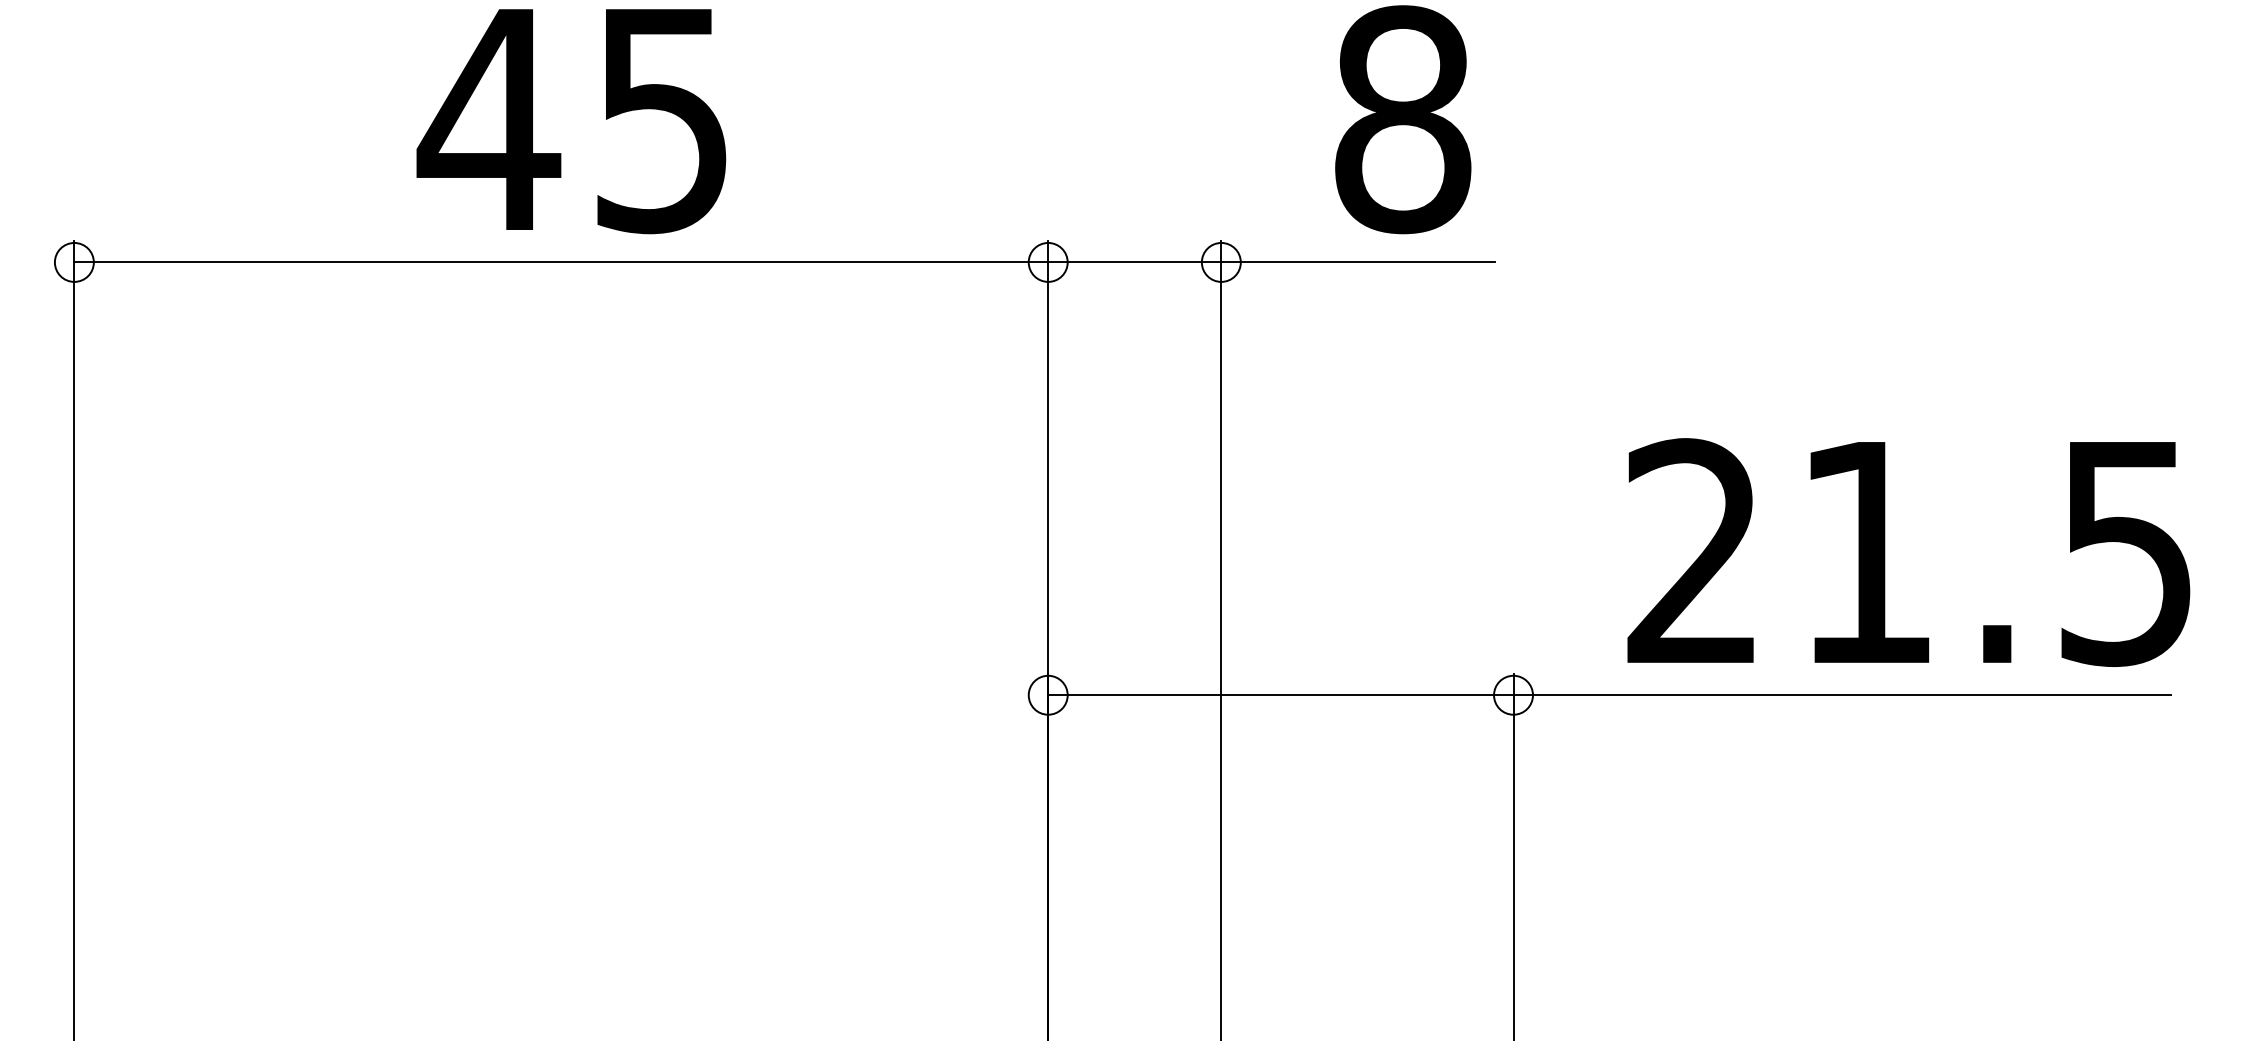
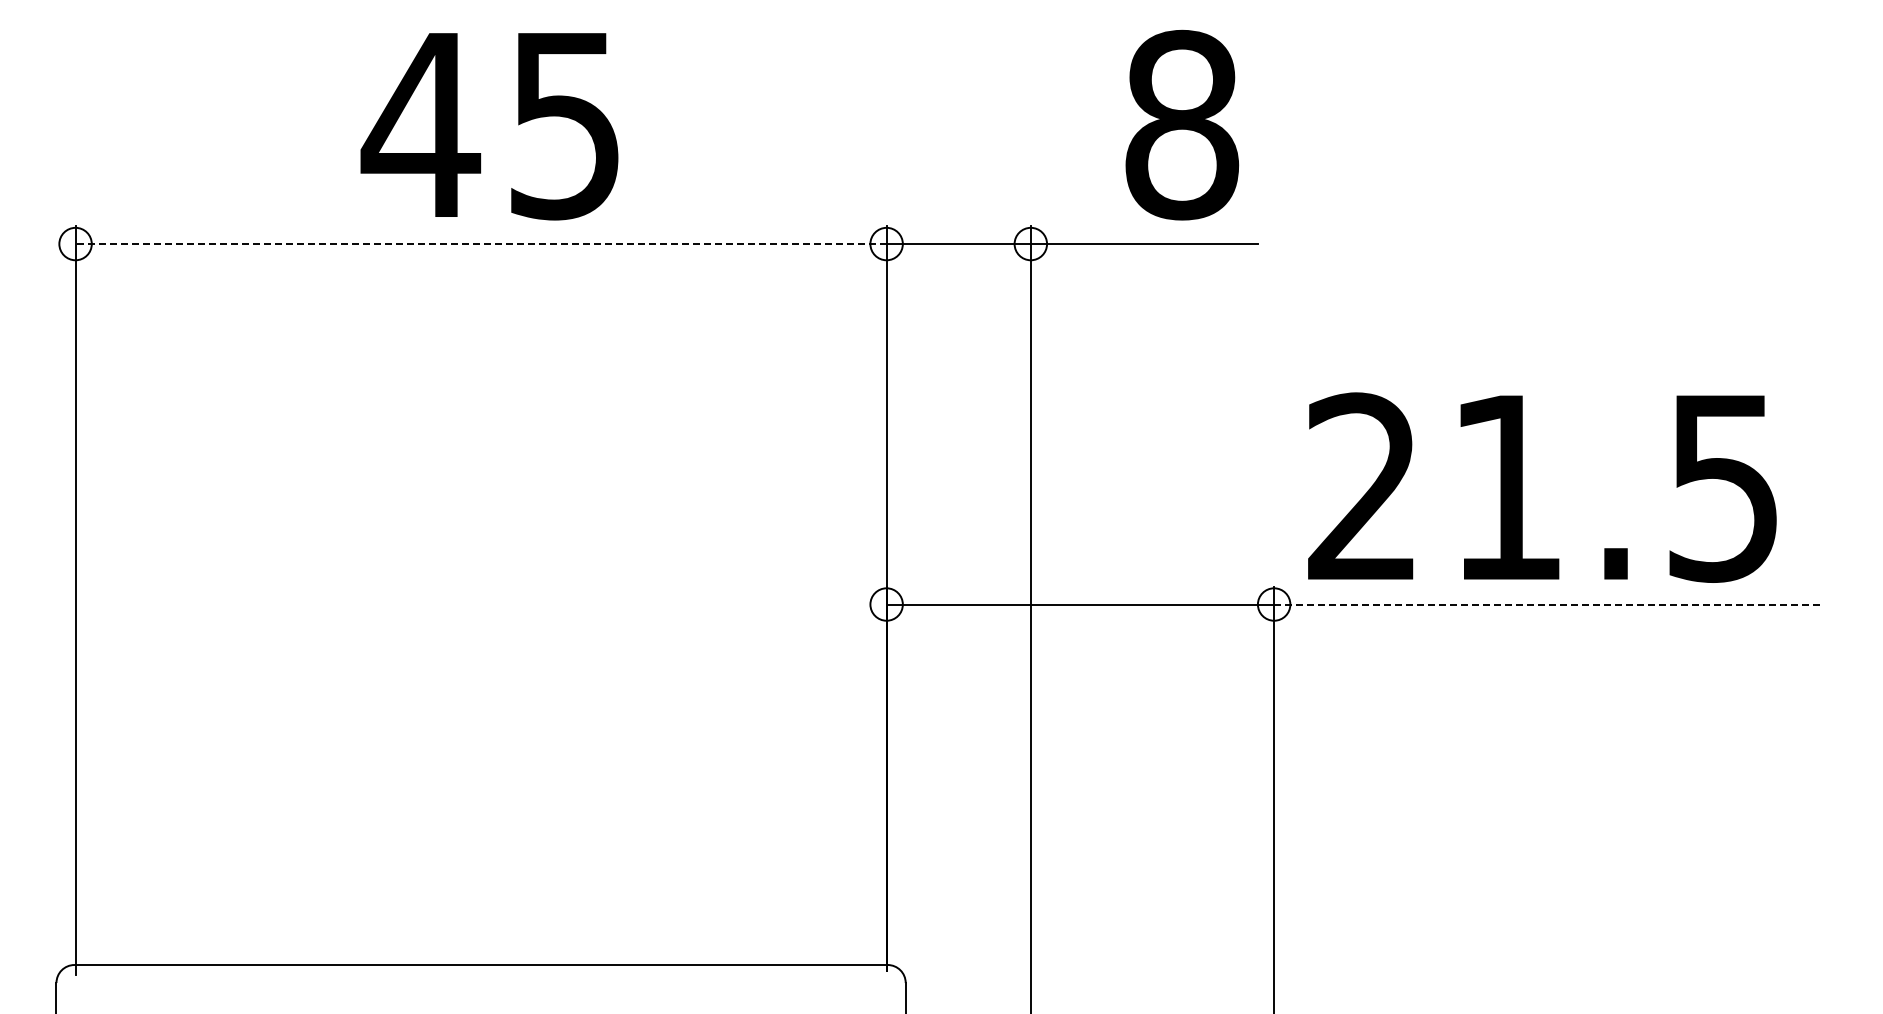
line: (561, 262) -> (481, 244), solid -> dashed
text: (1908, 552) -> (1542, 487), moved
line: (1841, 695) -> (1547, 604), solid -> dashed

